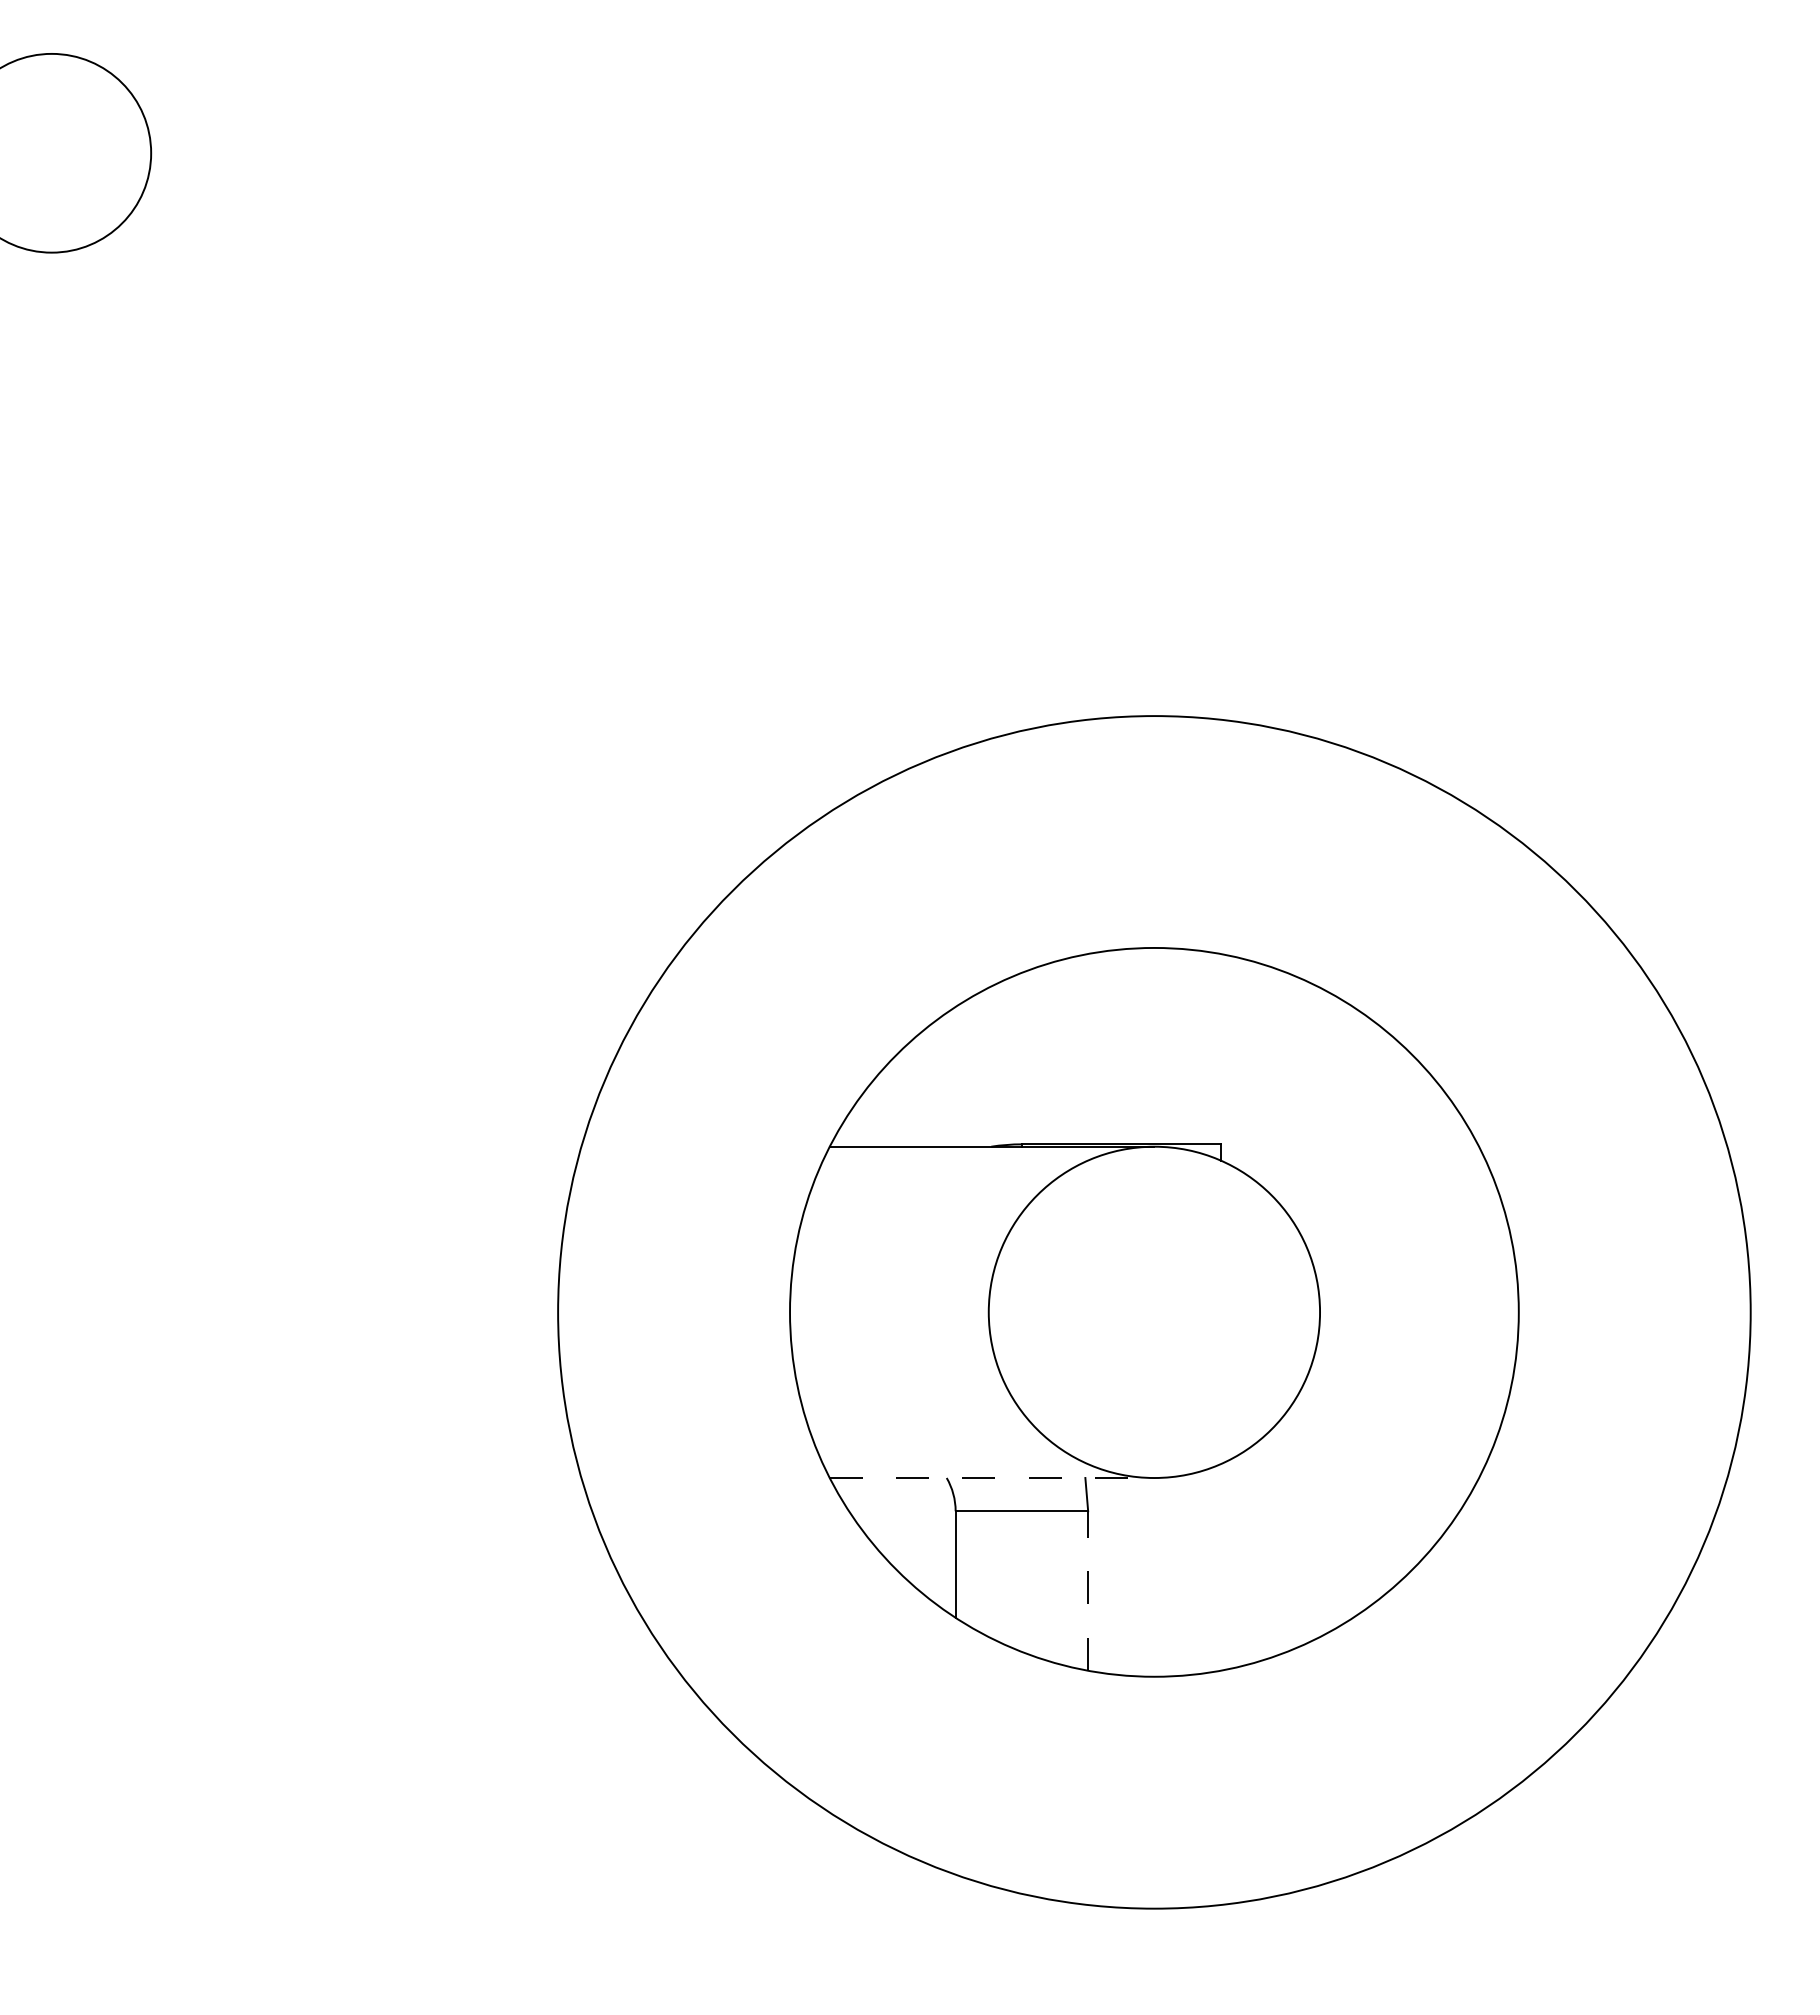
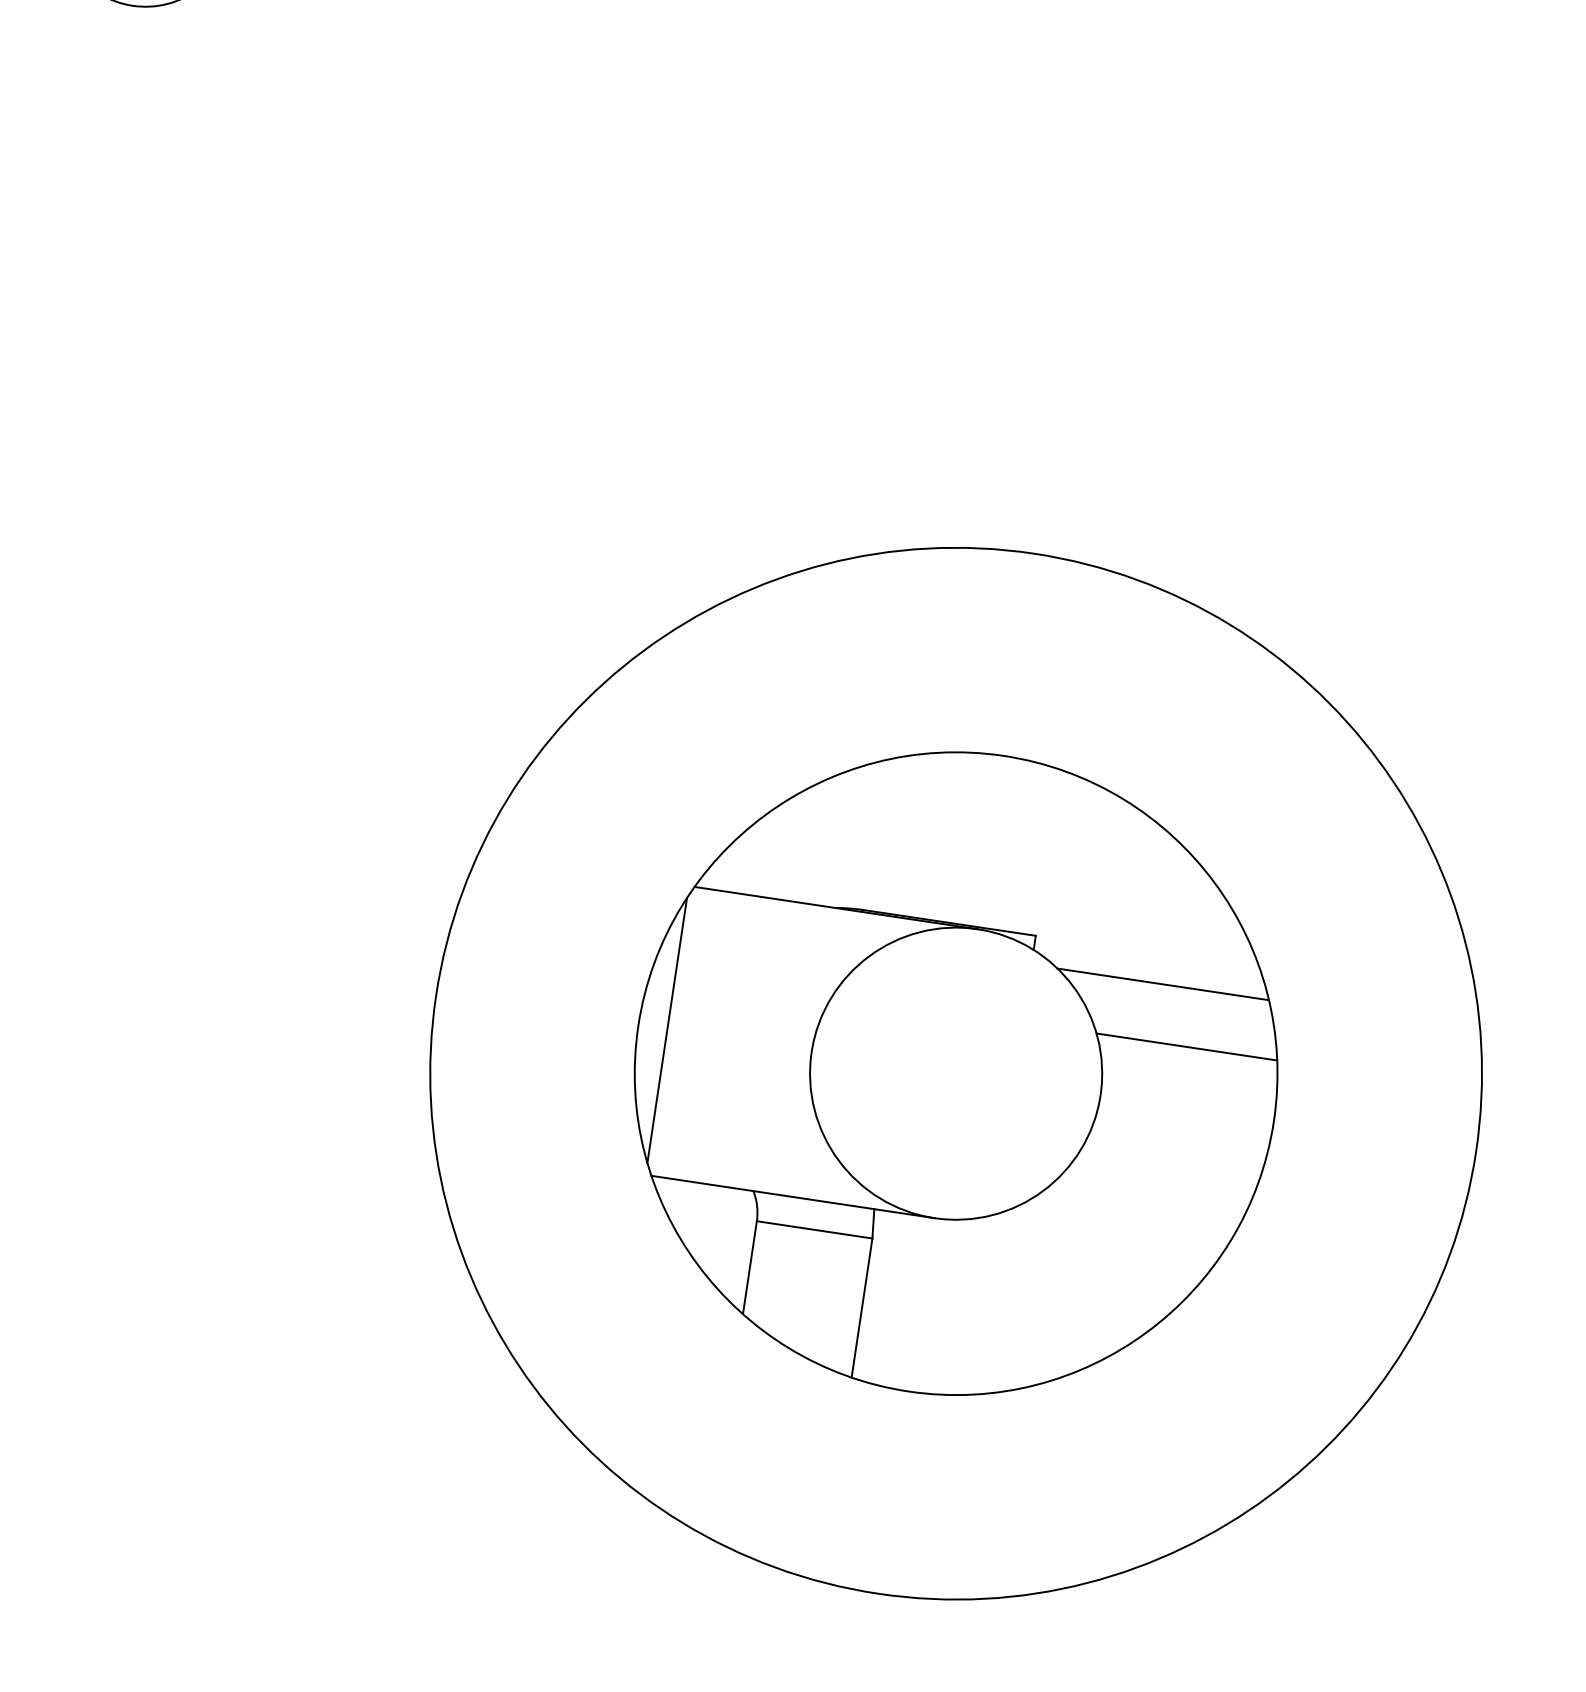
line: (1371, 1177) -> (1163, 984), added
line: (1408, 1243) -> (1186, 1046), added
line: (823, 1312) -> (667, 1030), added
line: (992, 1478) -> (793, 1197), dashed -> solid
line: (1088, 1590) -> (862, 1307), dashed -> solid

